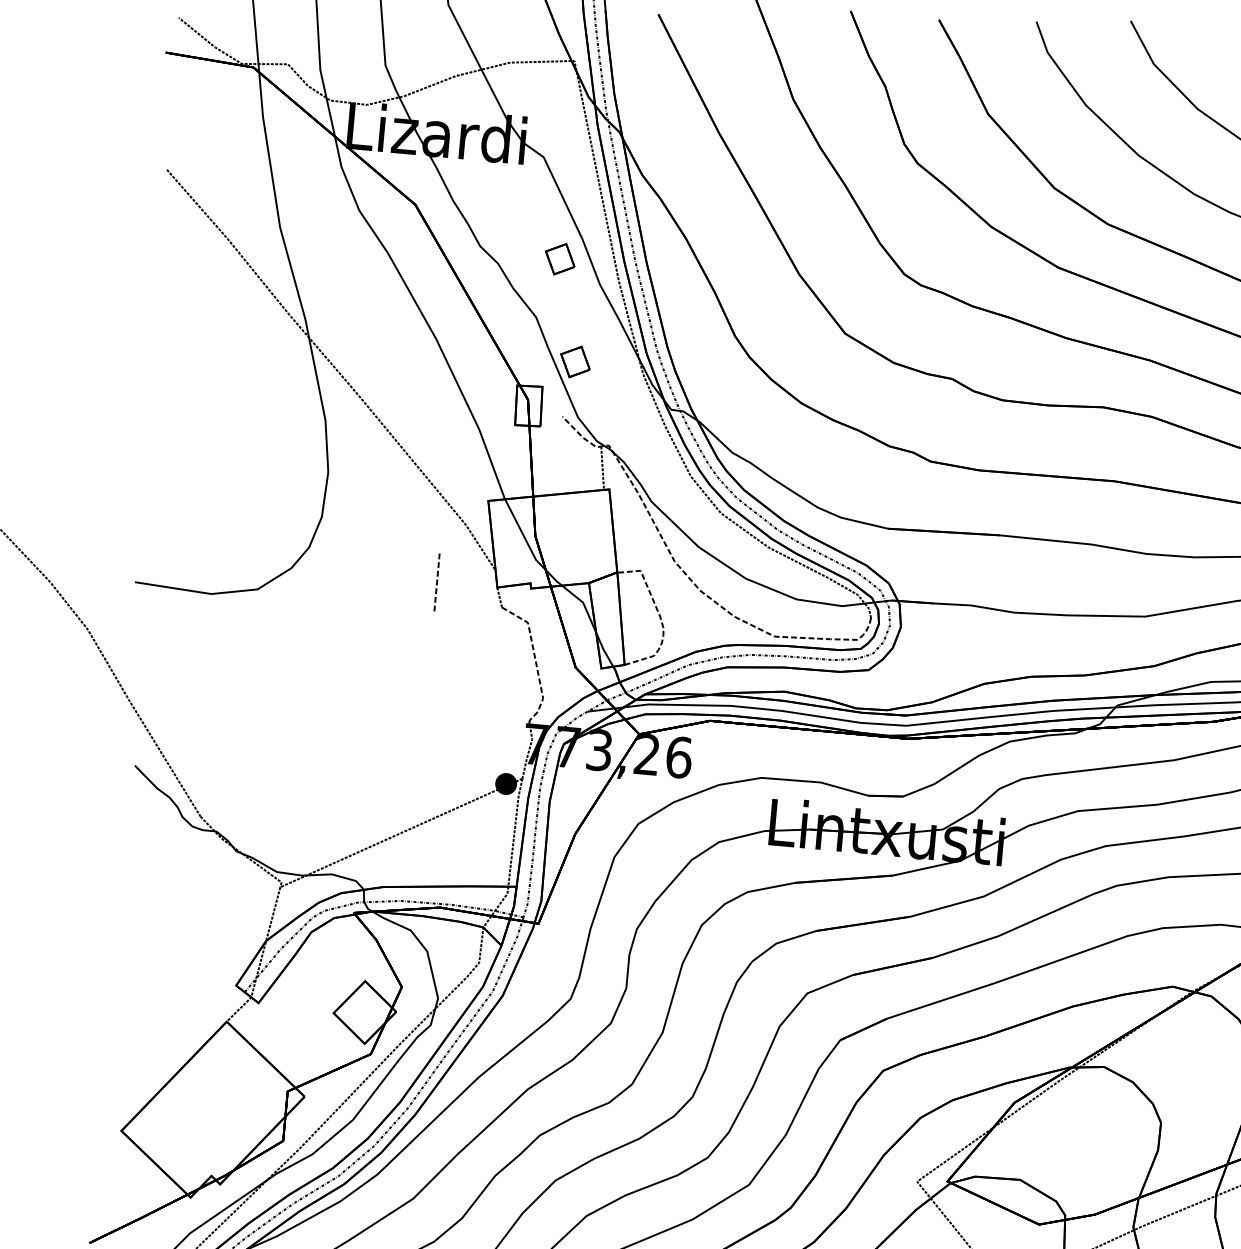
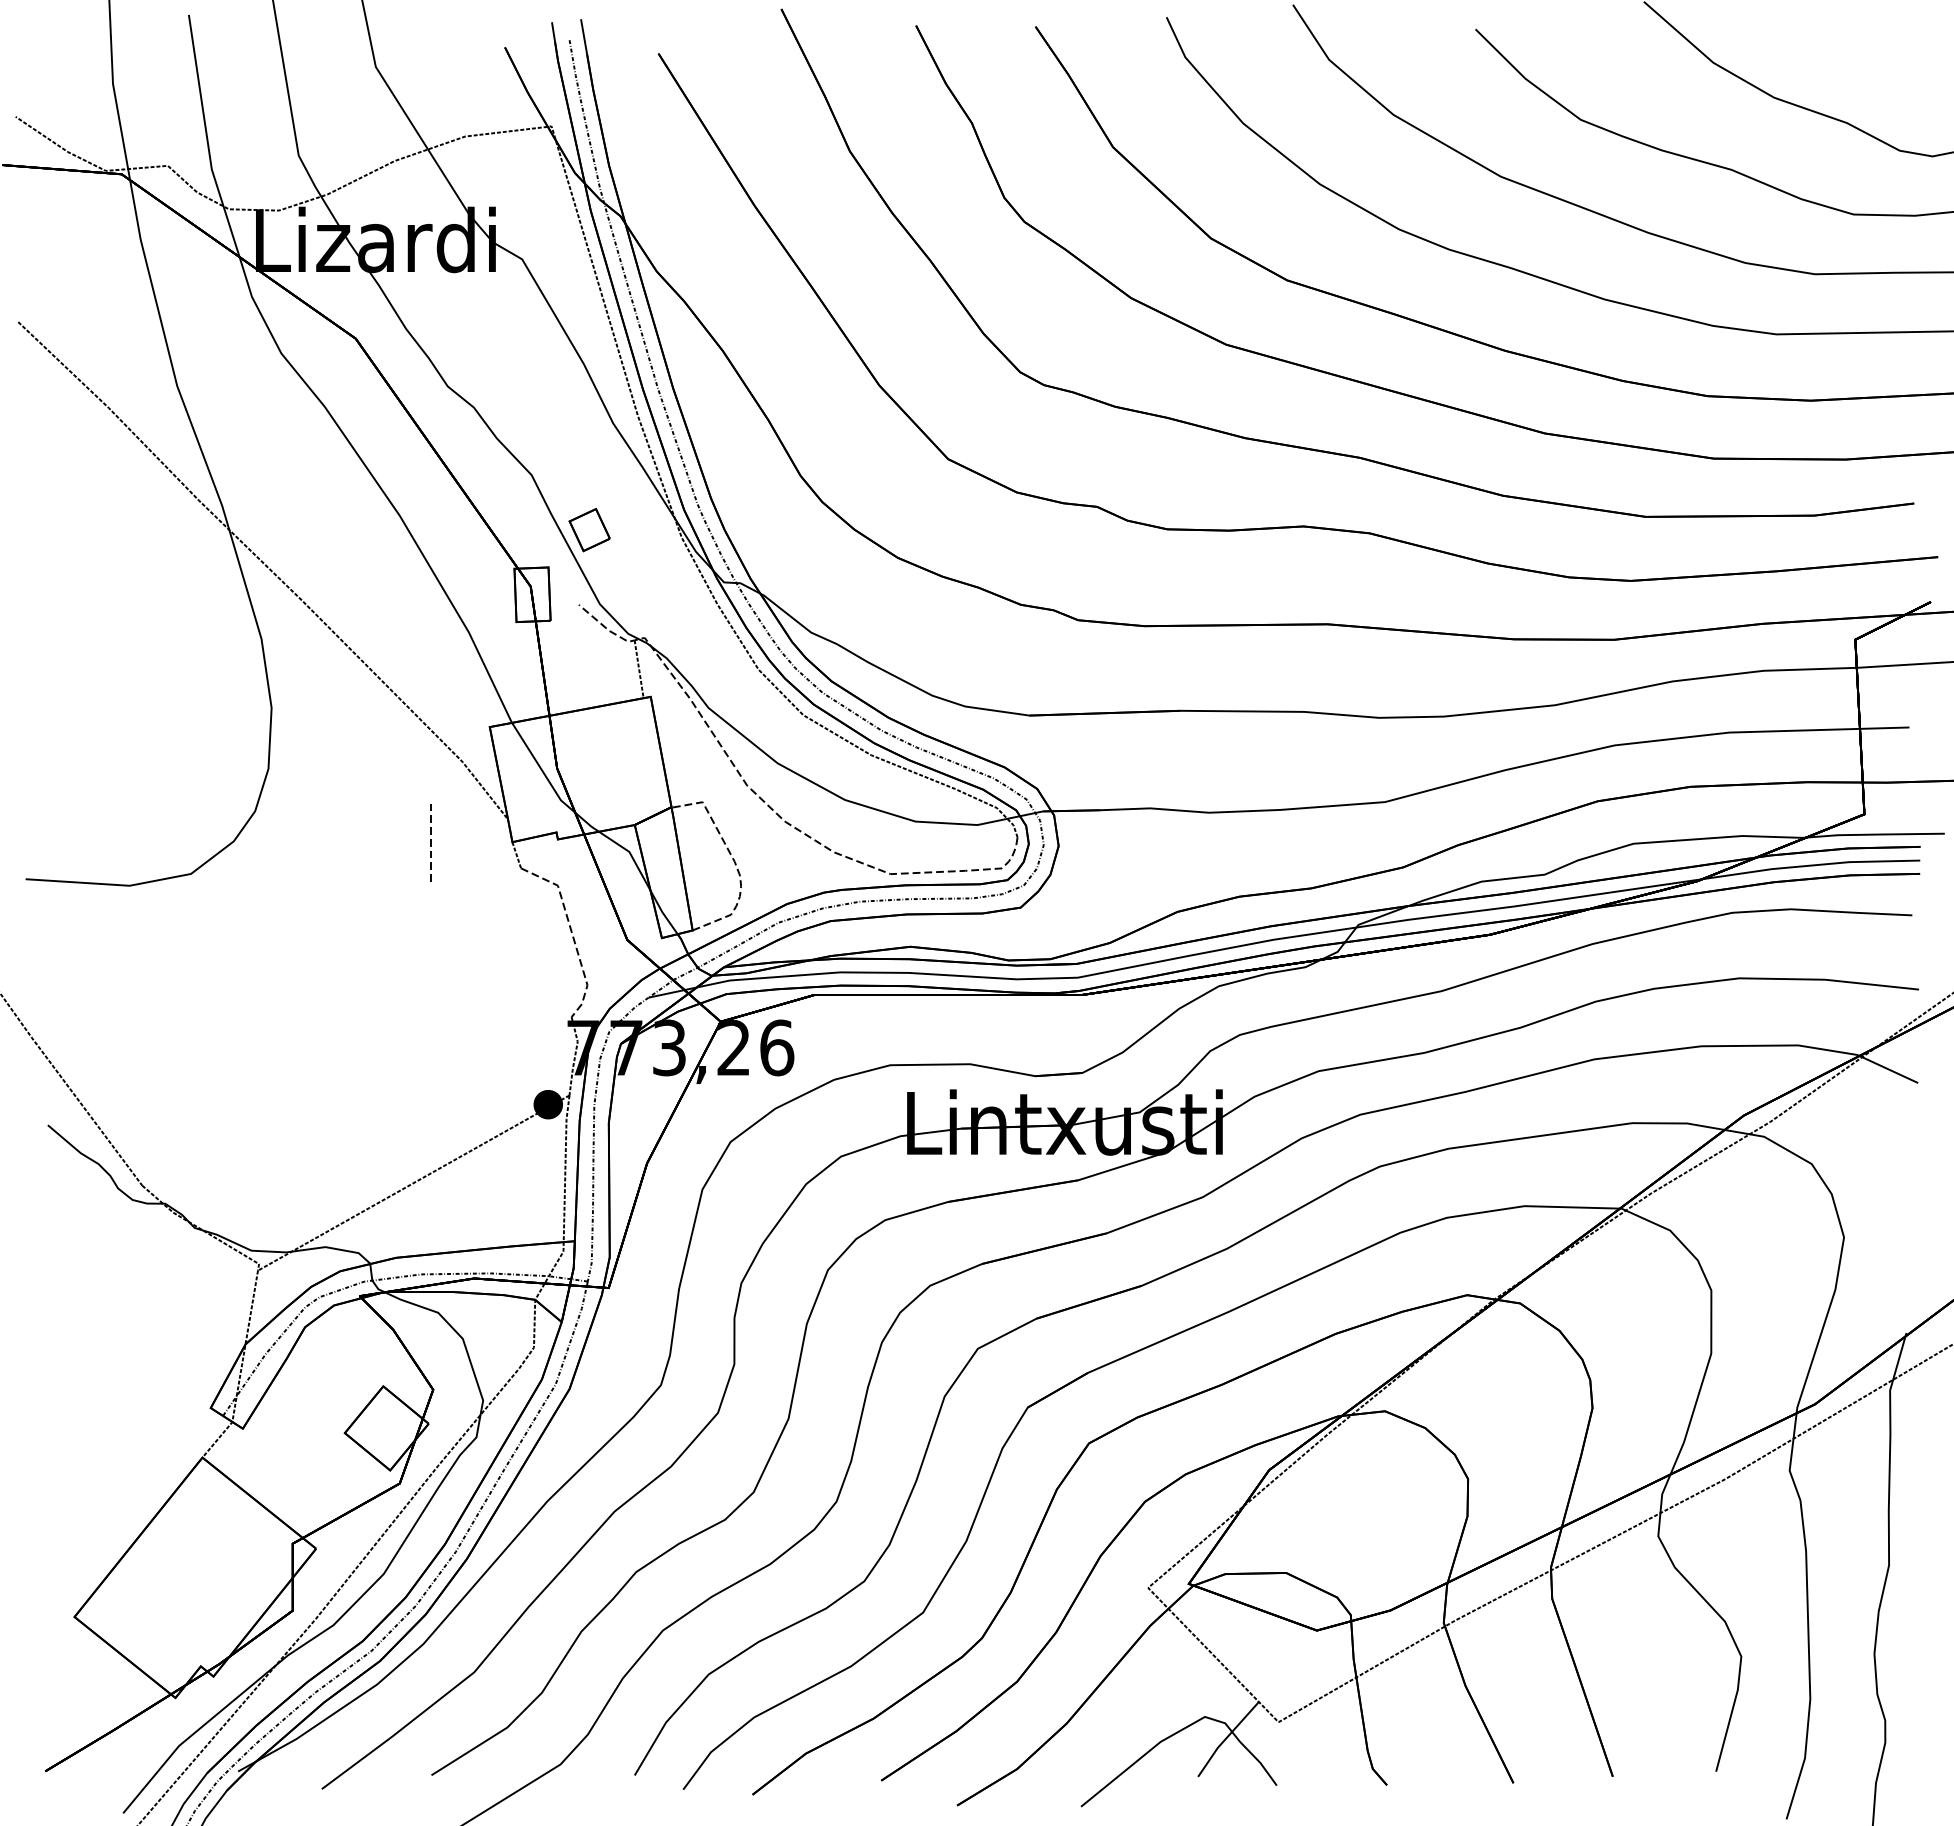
part: (560, 258) -> (556, 393), removed

